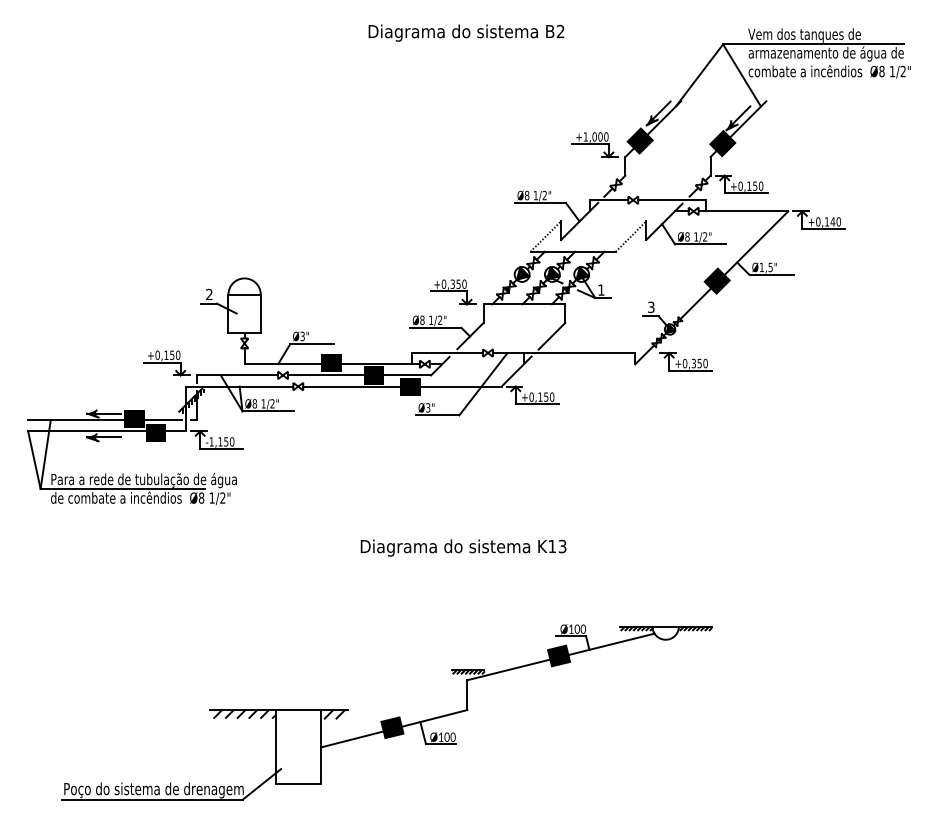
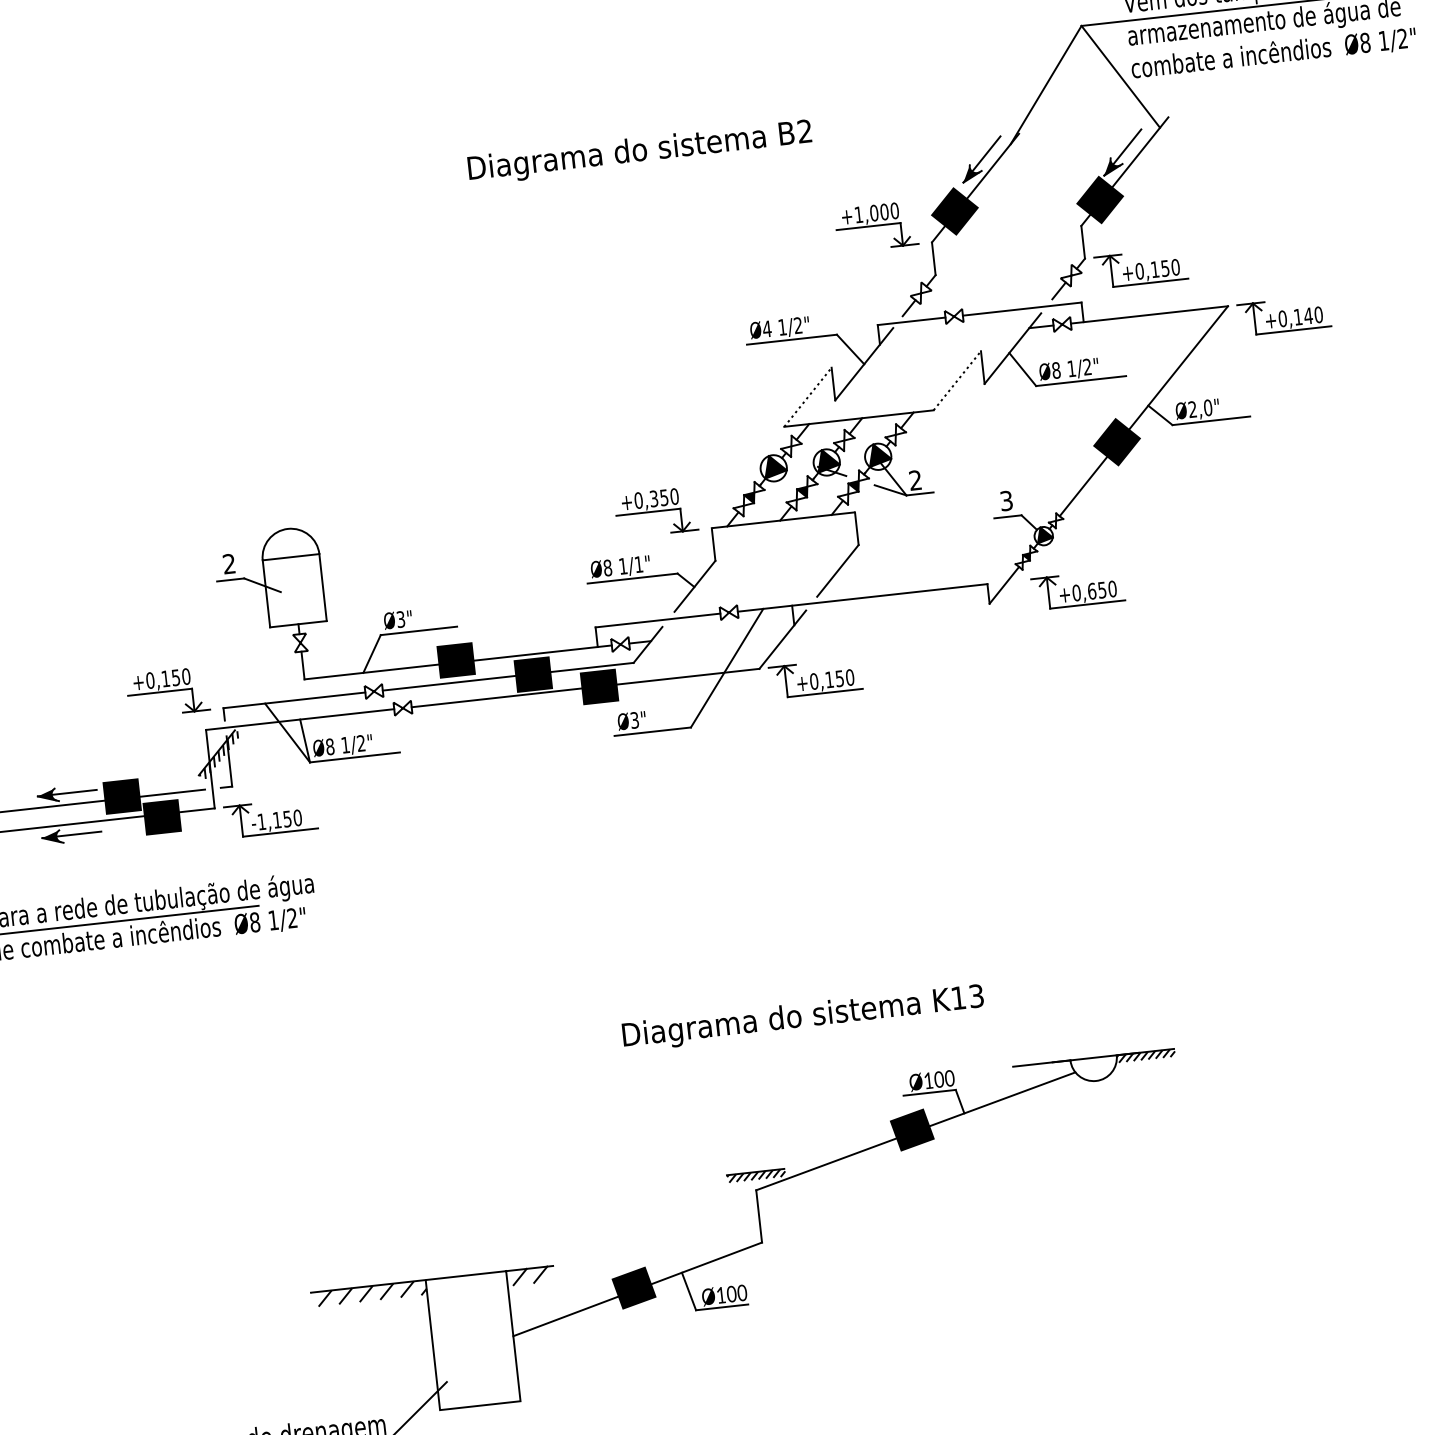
text: (466, 32) -> (639, 151), moved
text: (526, 195) -> (766, 328), Ø8 -> Ø4
text: (765, 267) -> (1199, 408), Ø1,5" -> Ø2,0"
text: (601, 289) -> (915, 479), 1 -> 2
text: (440, 319) -> (639, 563), 1/2" -> 1/1"
text: (693, 363) -> (1091, 591), +0,350 -> +0,650
text: (463, 547) -> (803, 1017), moved
hatch: (635, 628) -> (1041, 1067), removed

